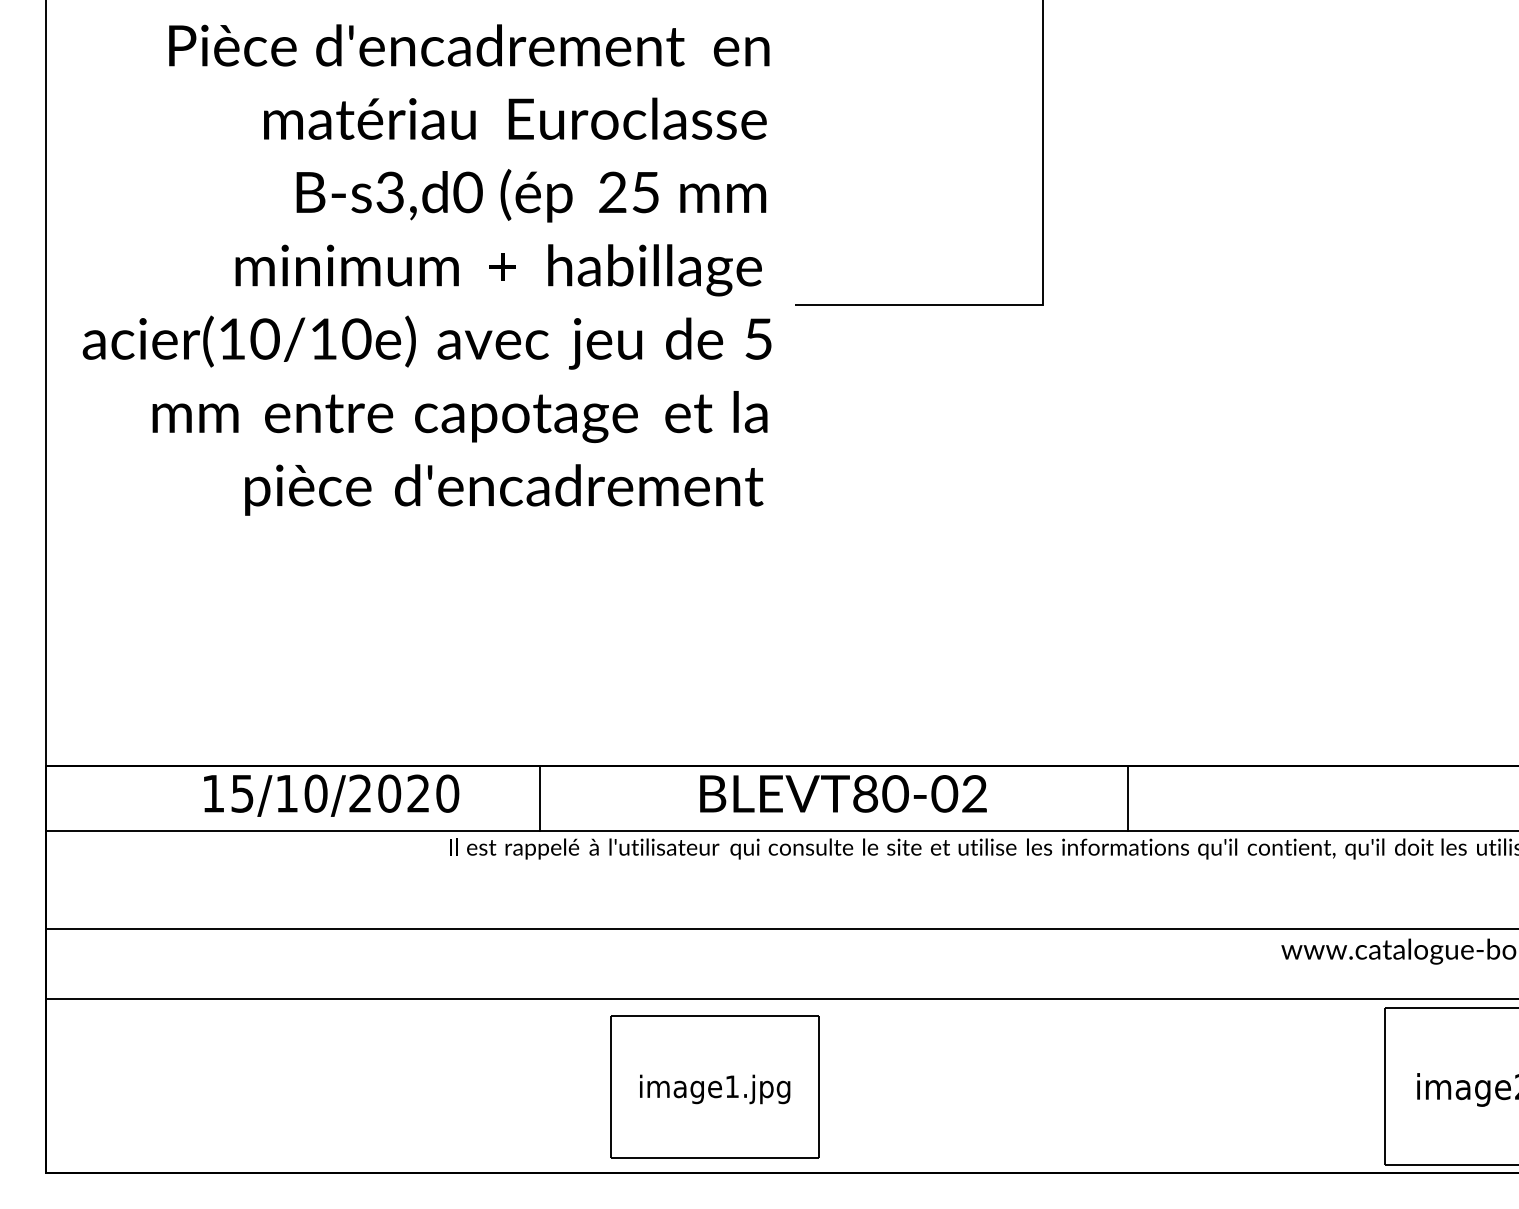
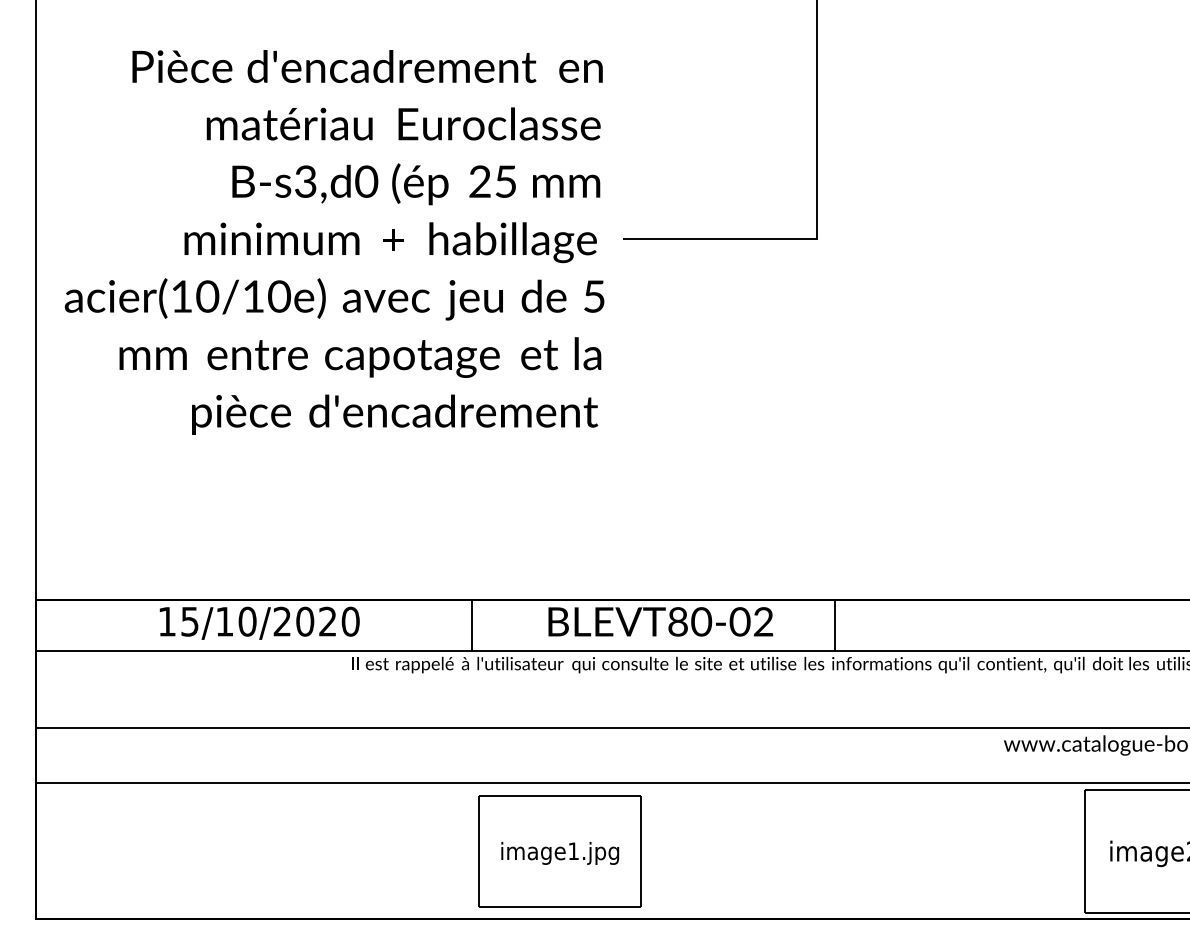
text: (426, 270) -> (334, 242), moved
line: (540, 797) -> (472, 624), moved
line: (1127, 797) -> (834, 624), moved

